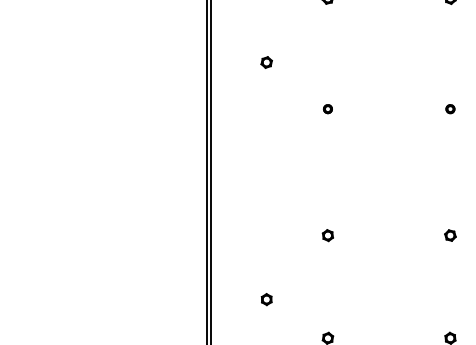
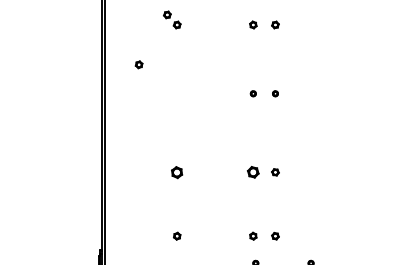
part: (326, 108) -> (176, 93), removed
part: (328, 234) -> (177, 171), size x1.6
part: (450, 235) -> (253, 172), size x1.6
part: (267, 298) -> (139, 211), removed

